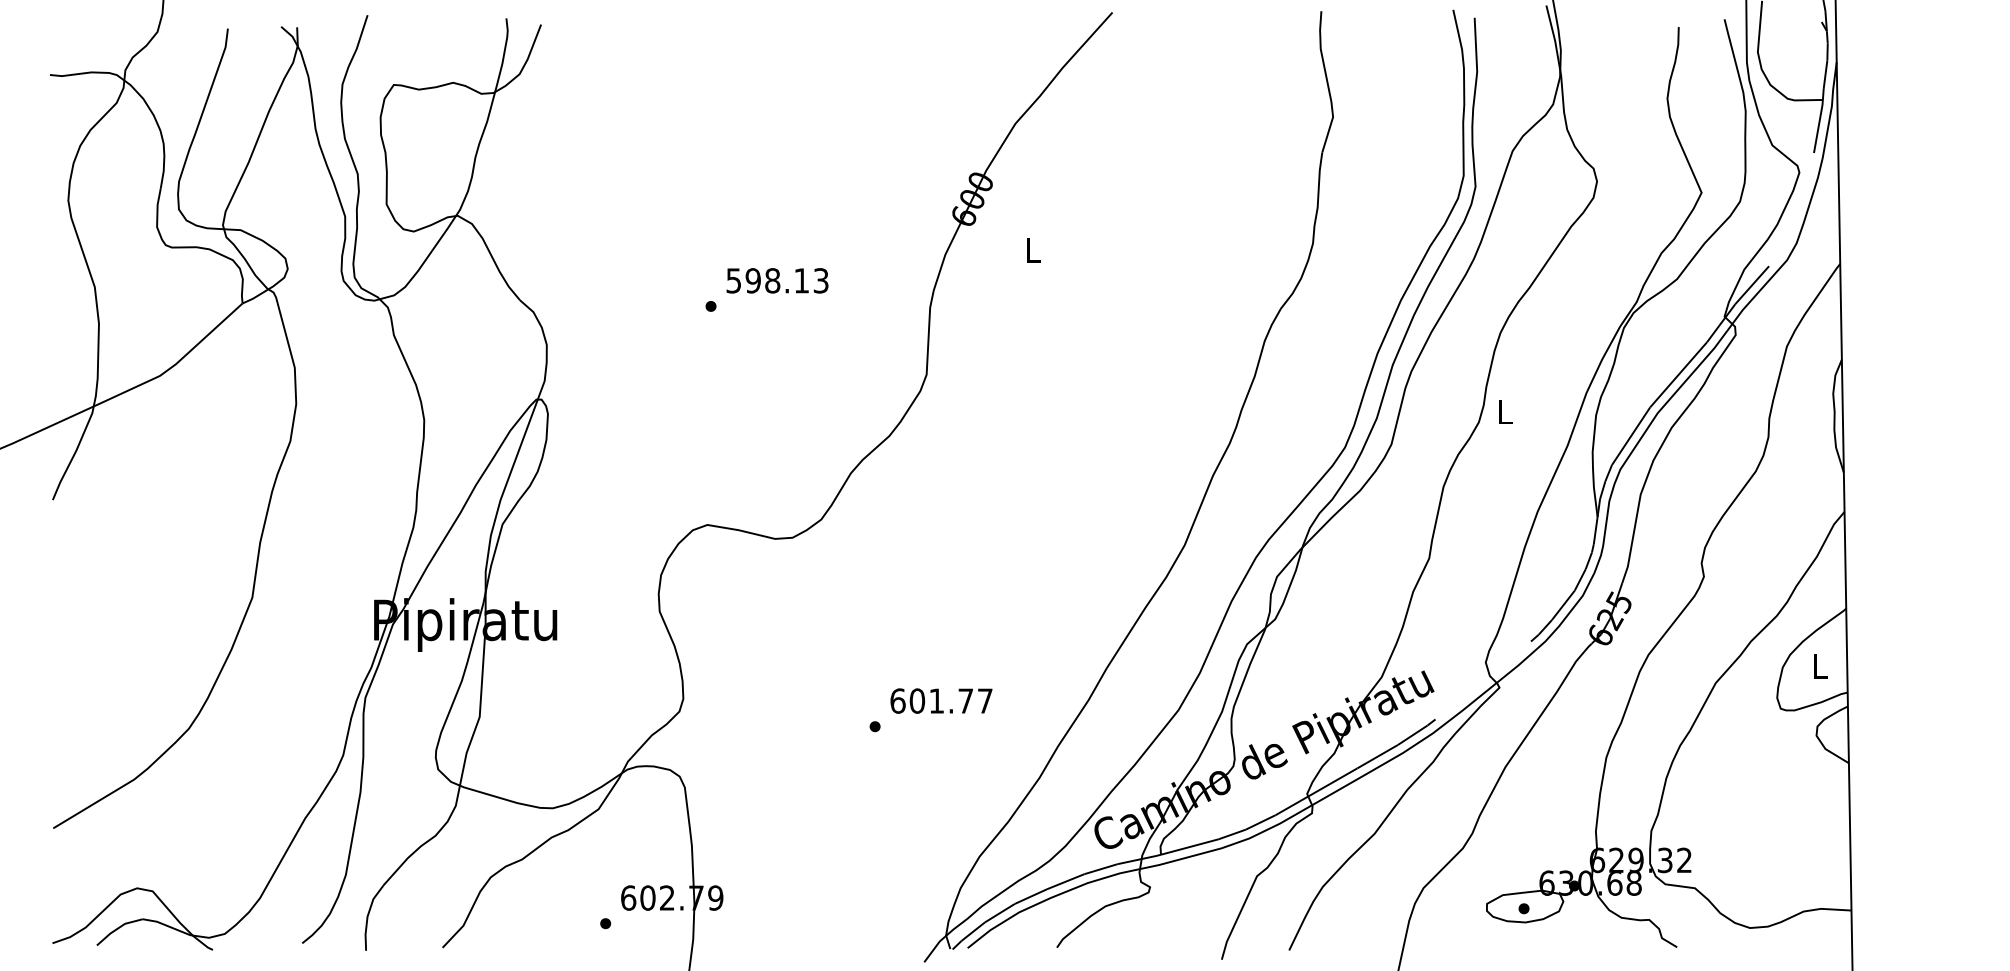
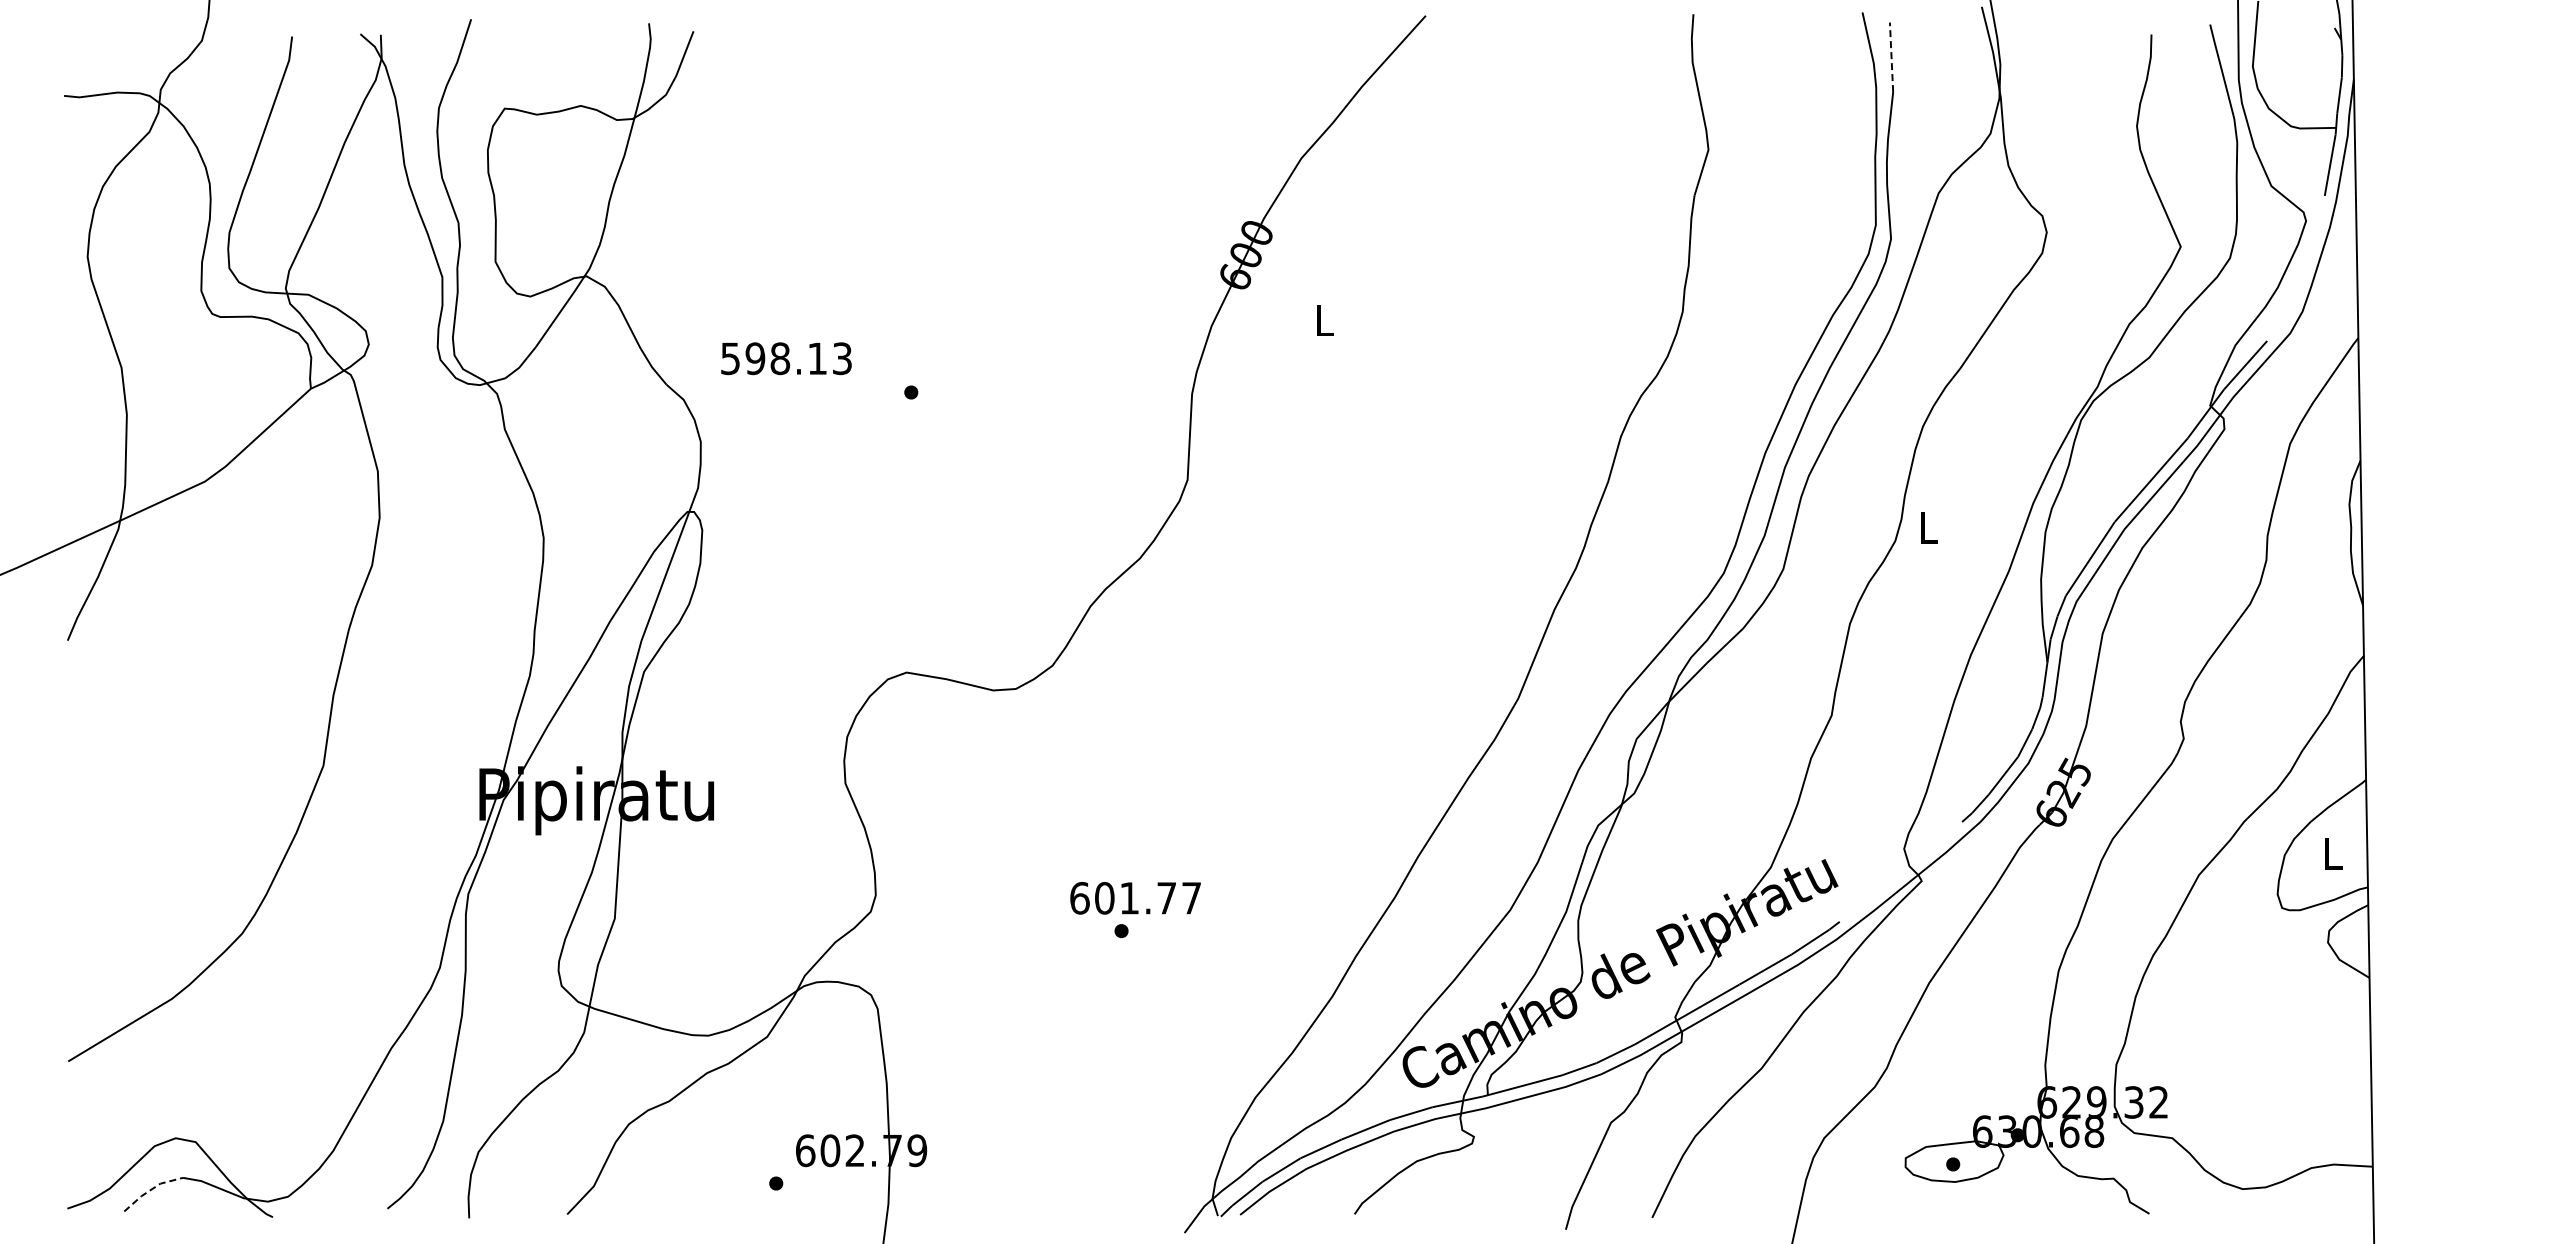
line: (1475, 45) -> (1891, 57), solid -> dashed
text: (777, 280) -> (786, 358), moved
text: (941, 701) -> (1135, 898), moved
line: (118, 928) -> (151, 1189), solid -> dashed

